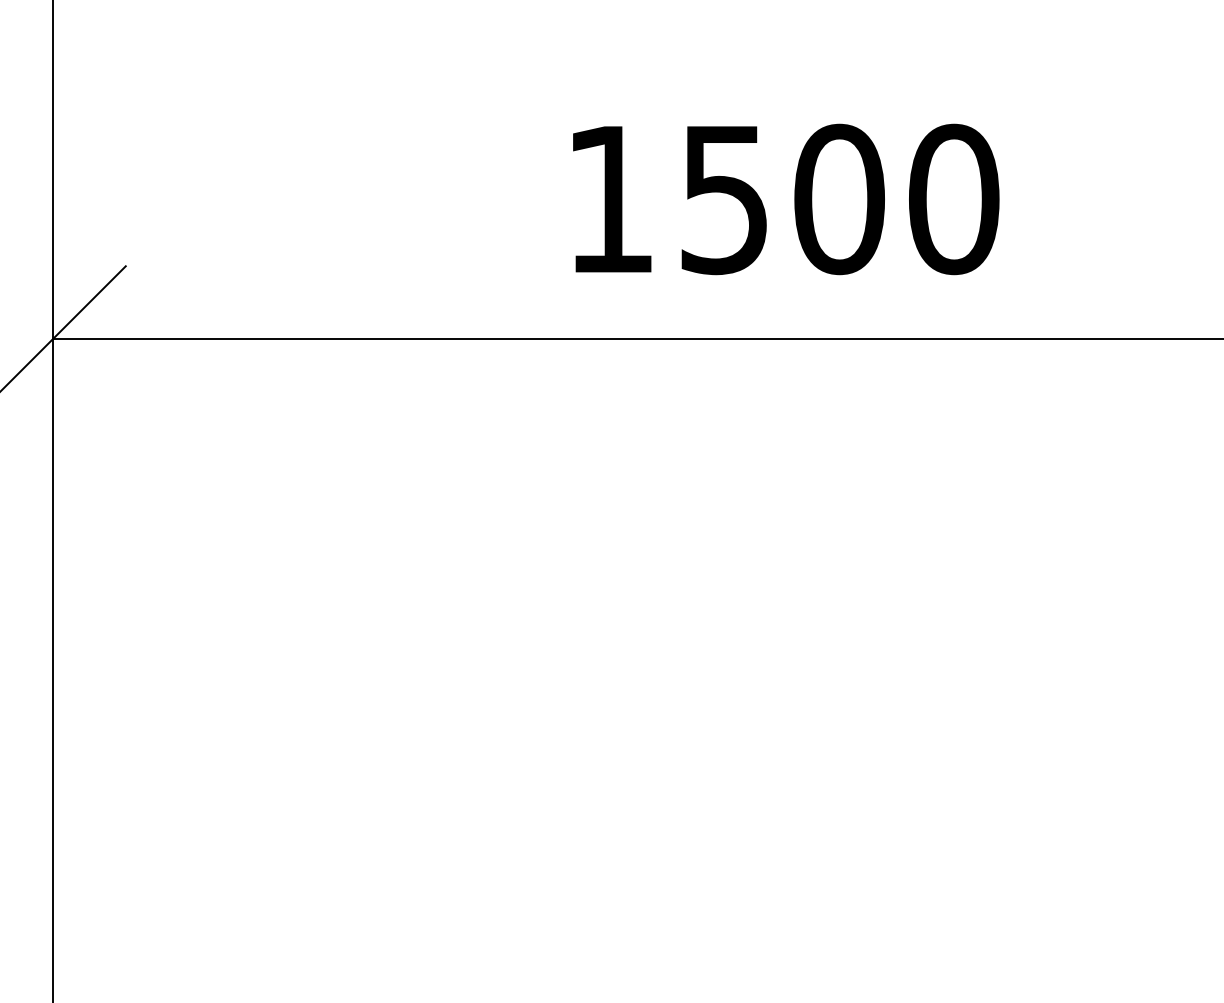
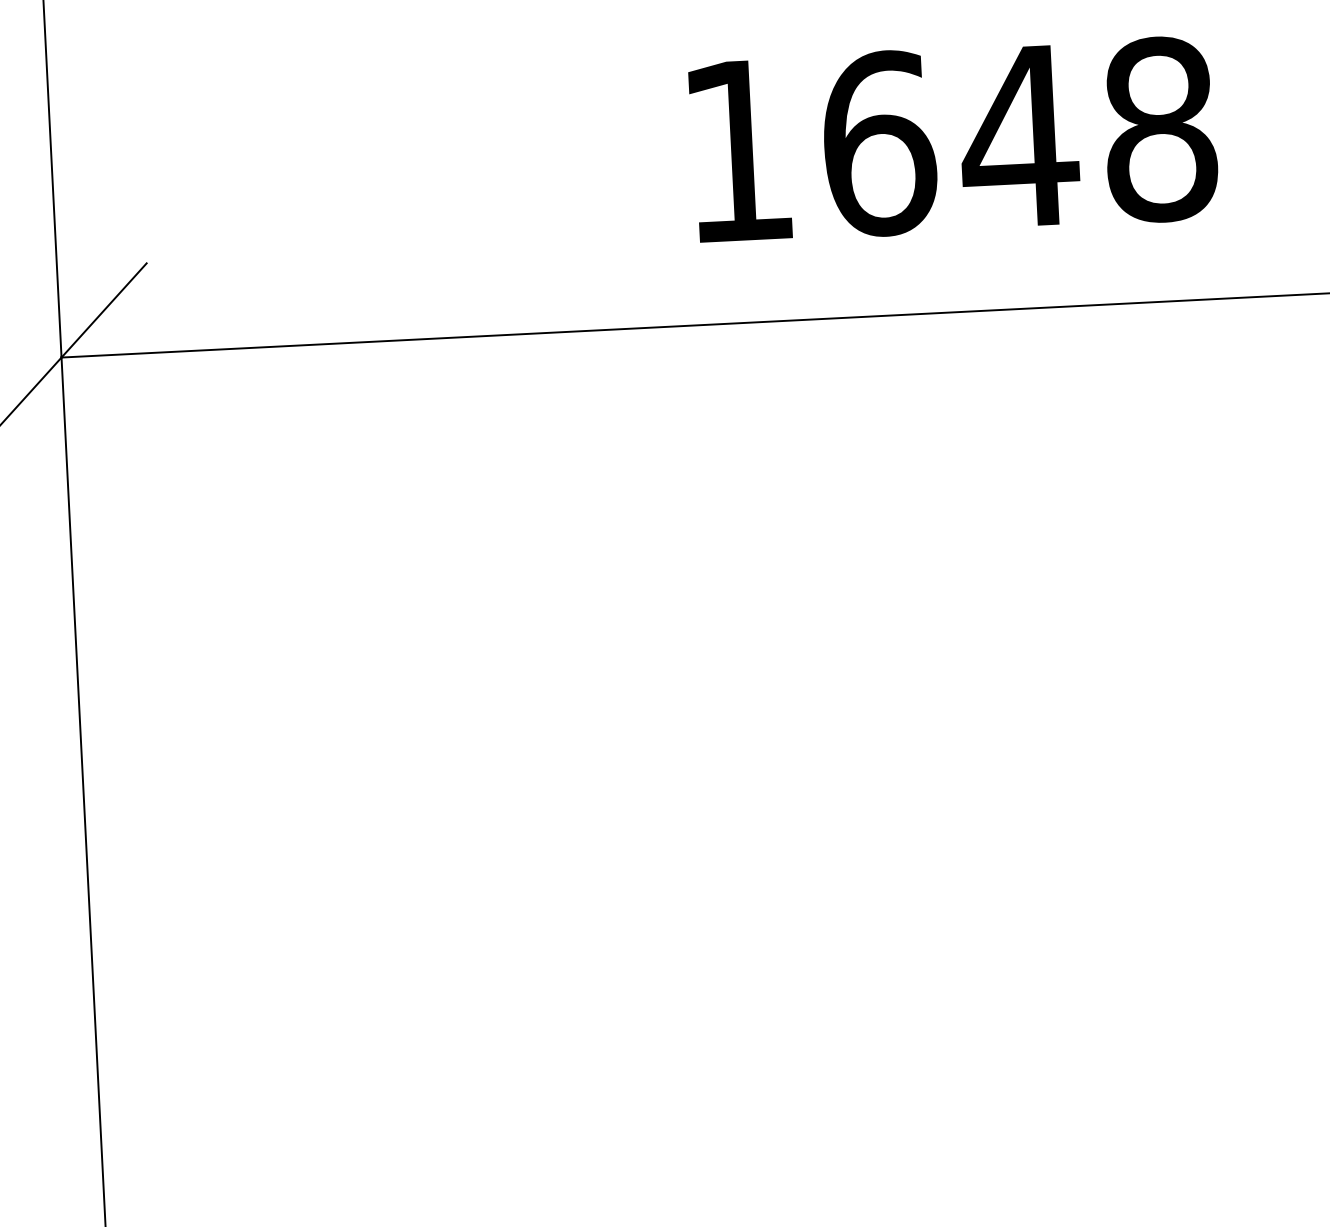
text: (839, 199) -> (1019, 136), 1500 -> 1648

